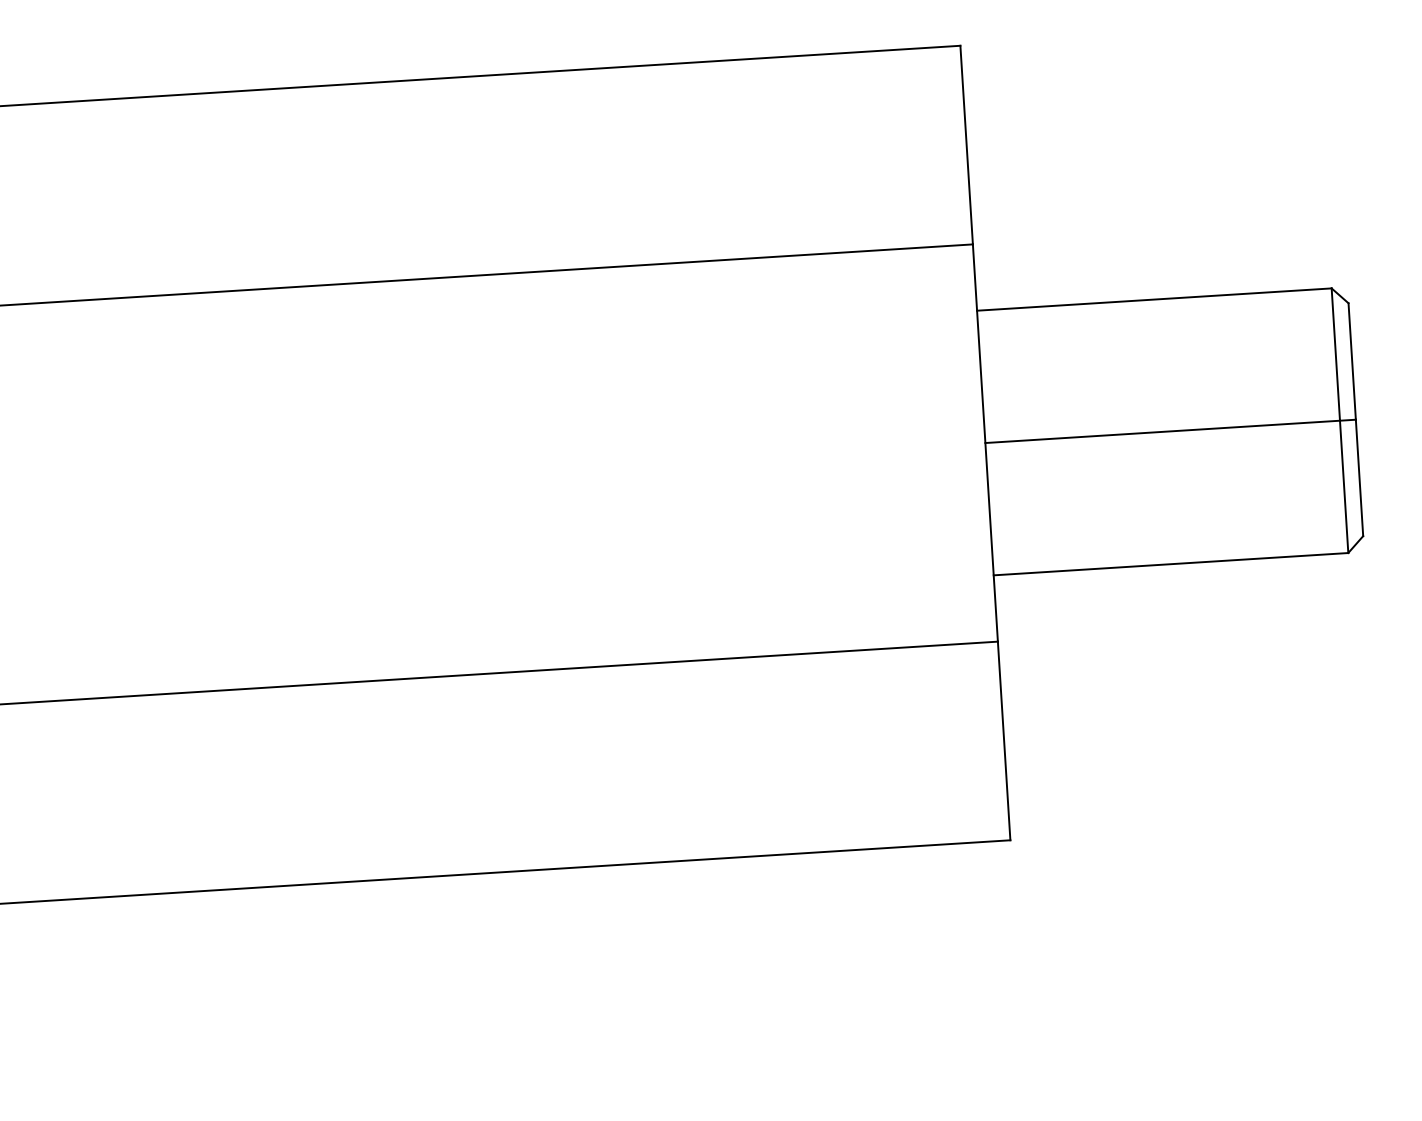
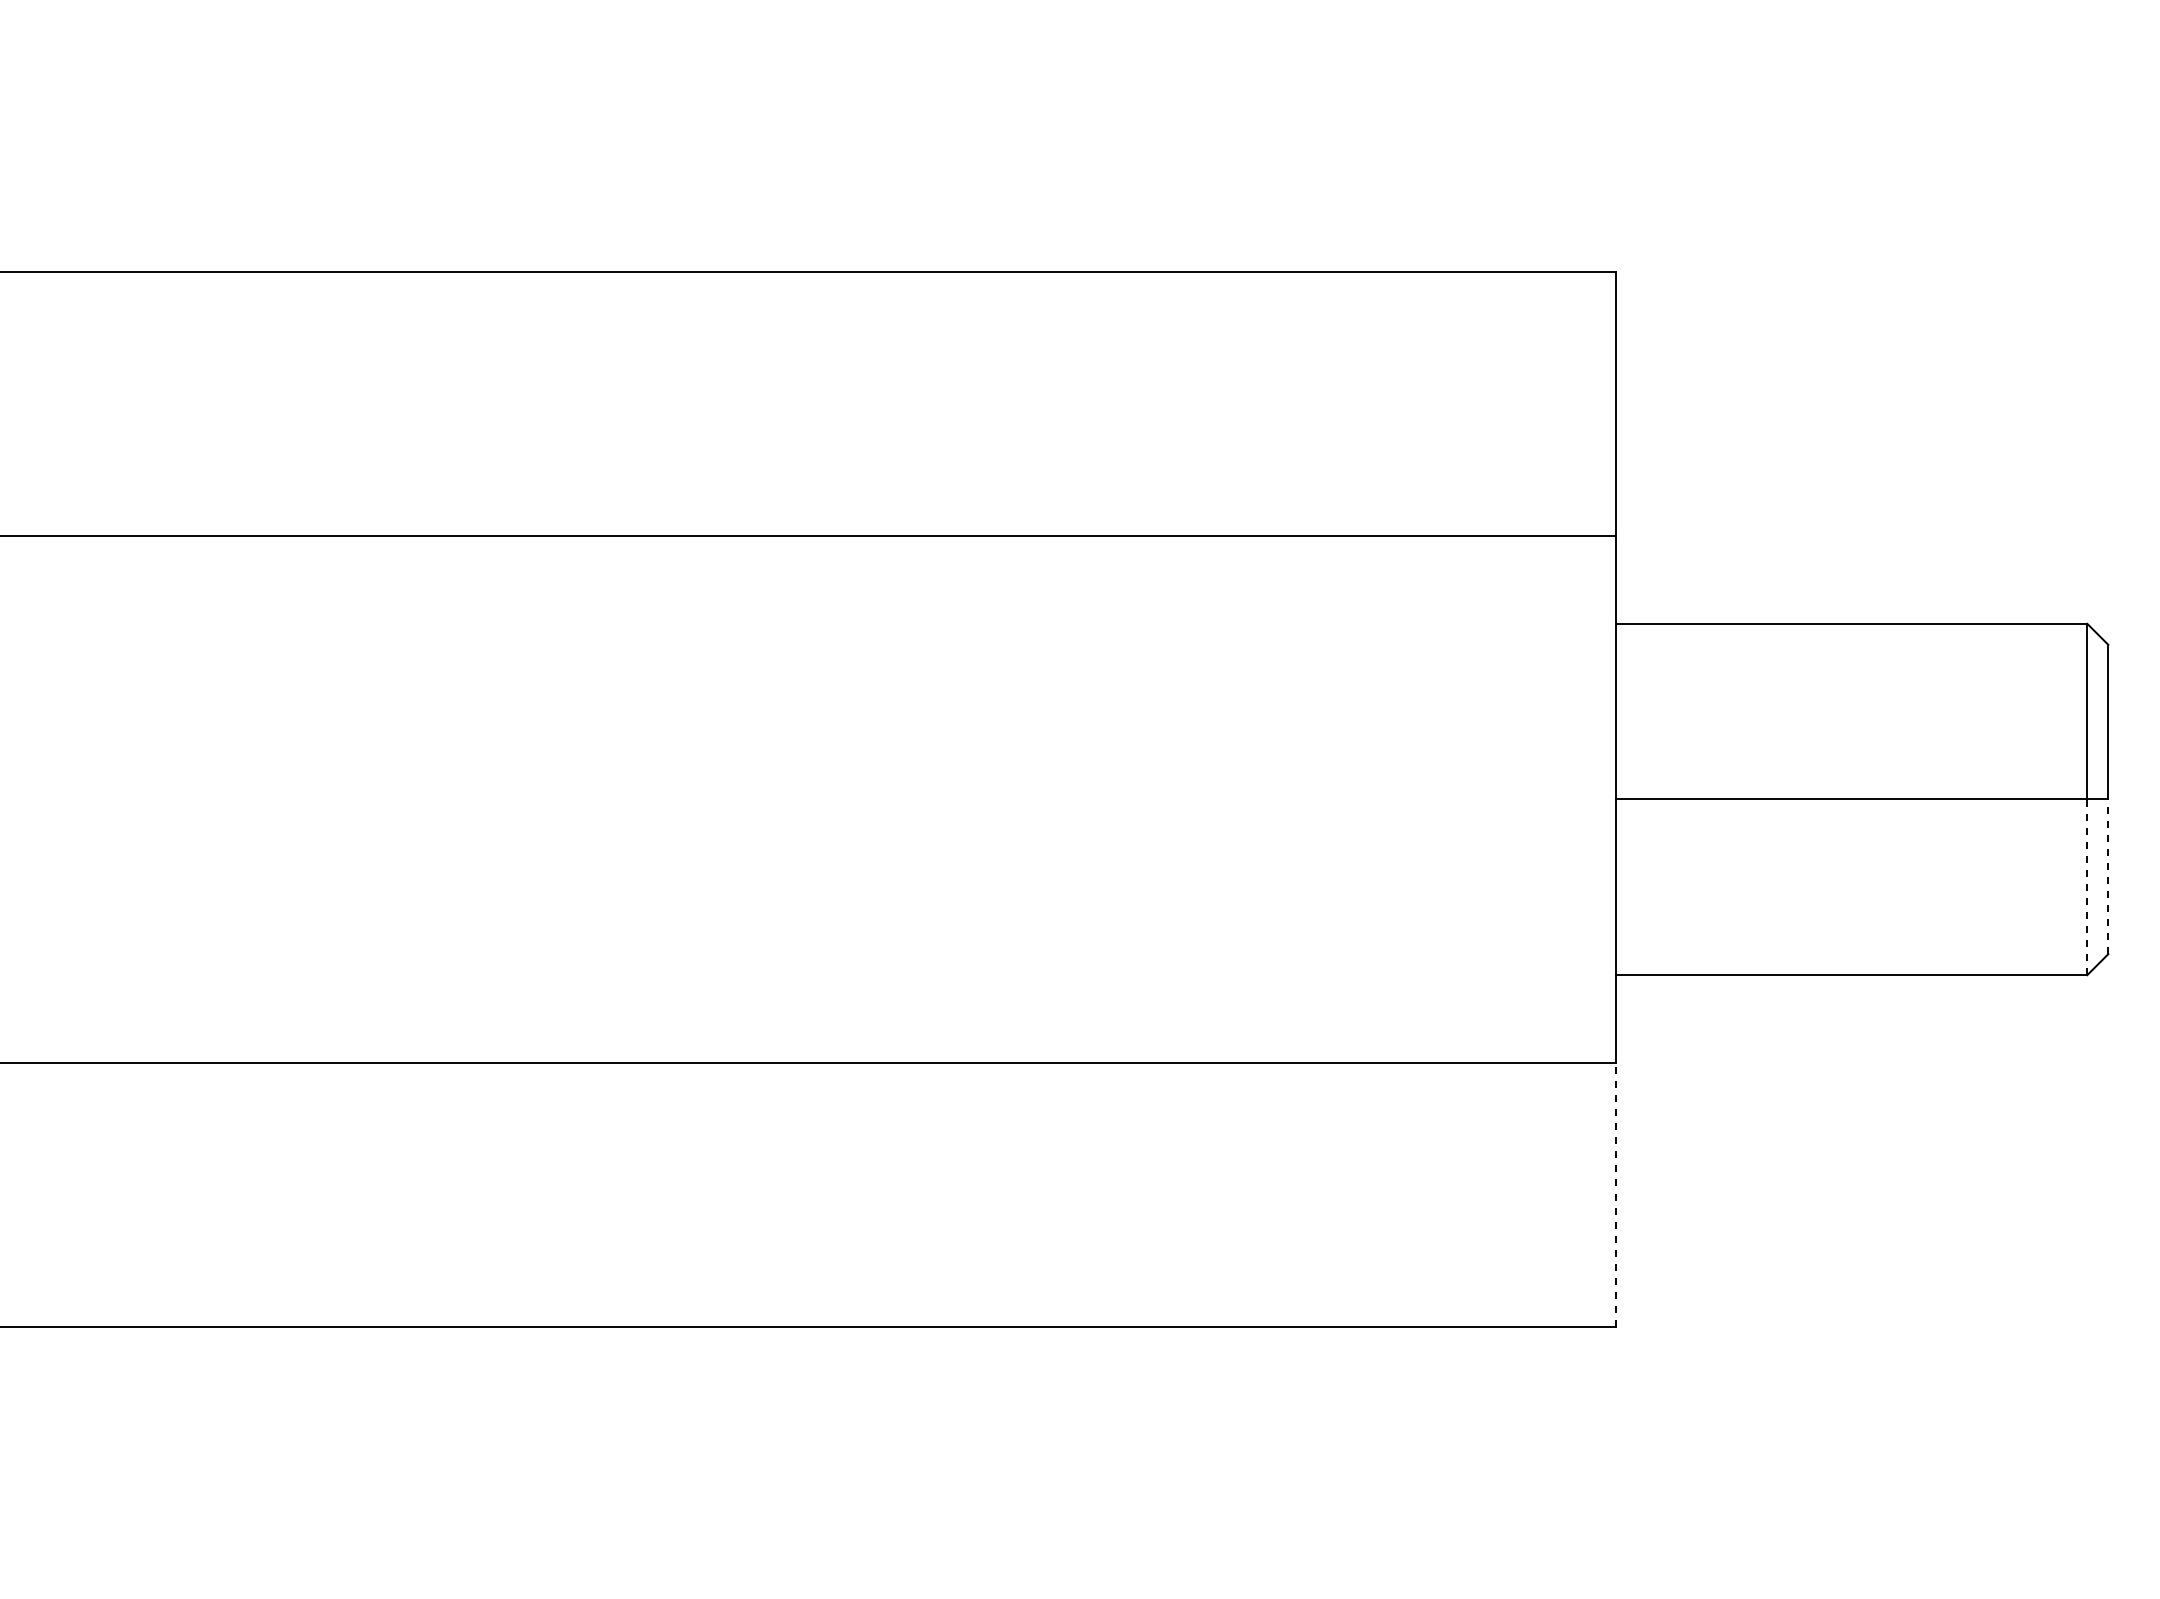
line: (1359, 477) -> (2108, 876), solid -> dashed
line: (1344, 486) -> (2087, 887), solid -> dashed
line: (1004, 741) -> (1616, 1195), solid -> dashed

